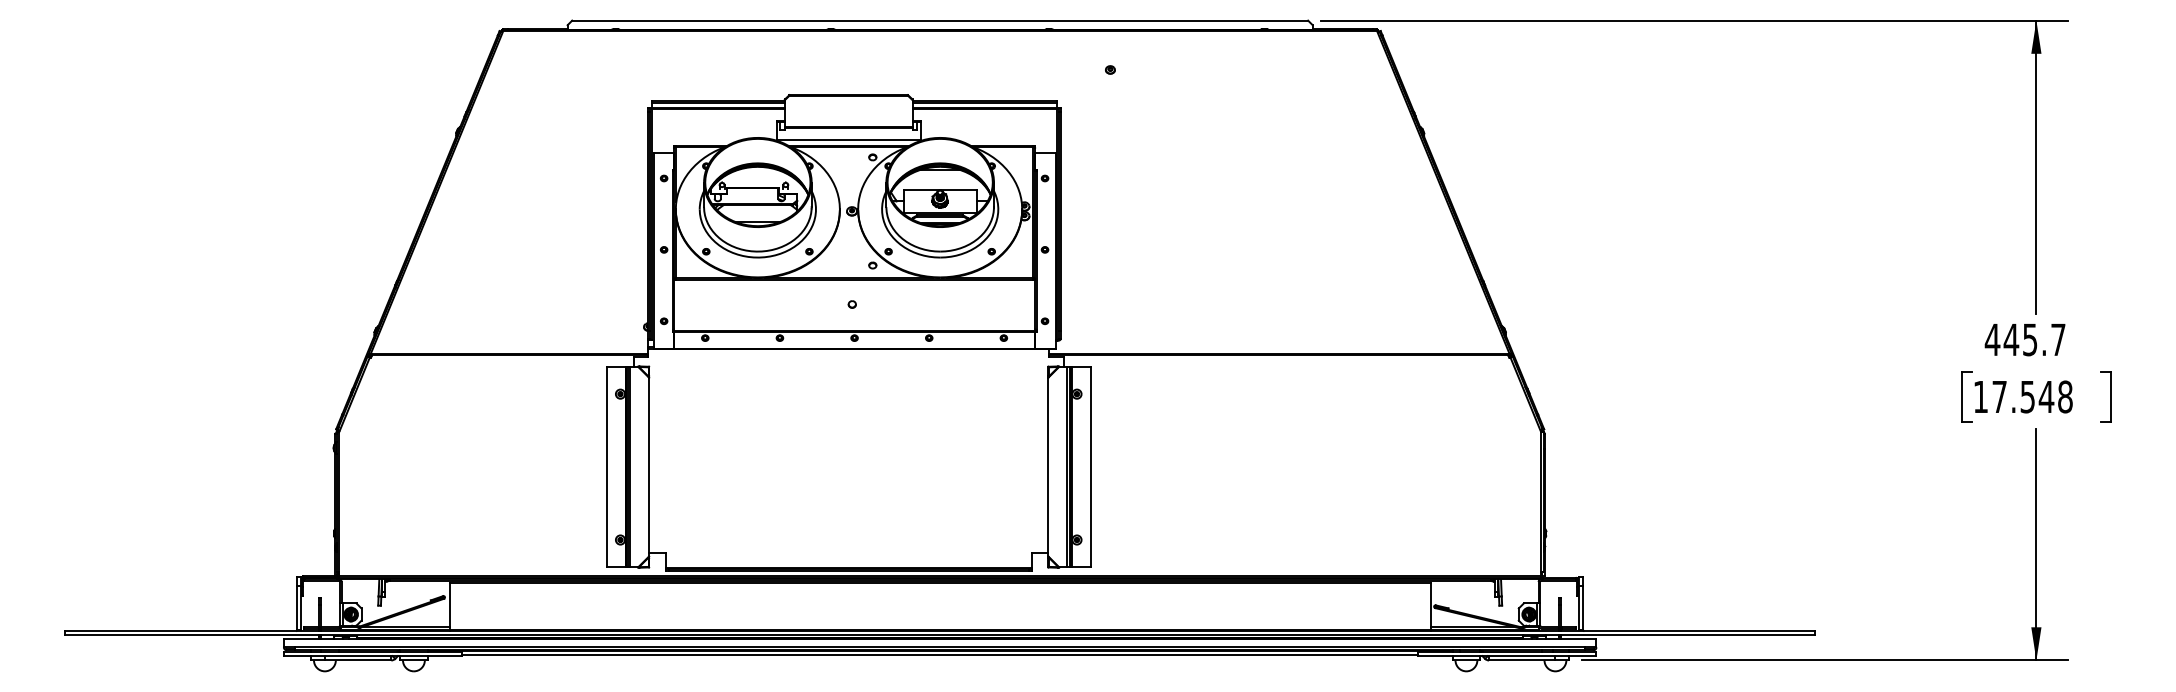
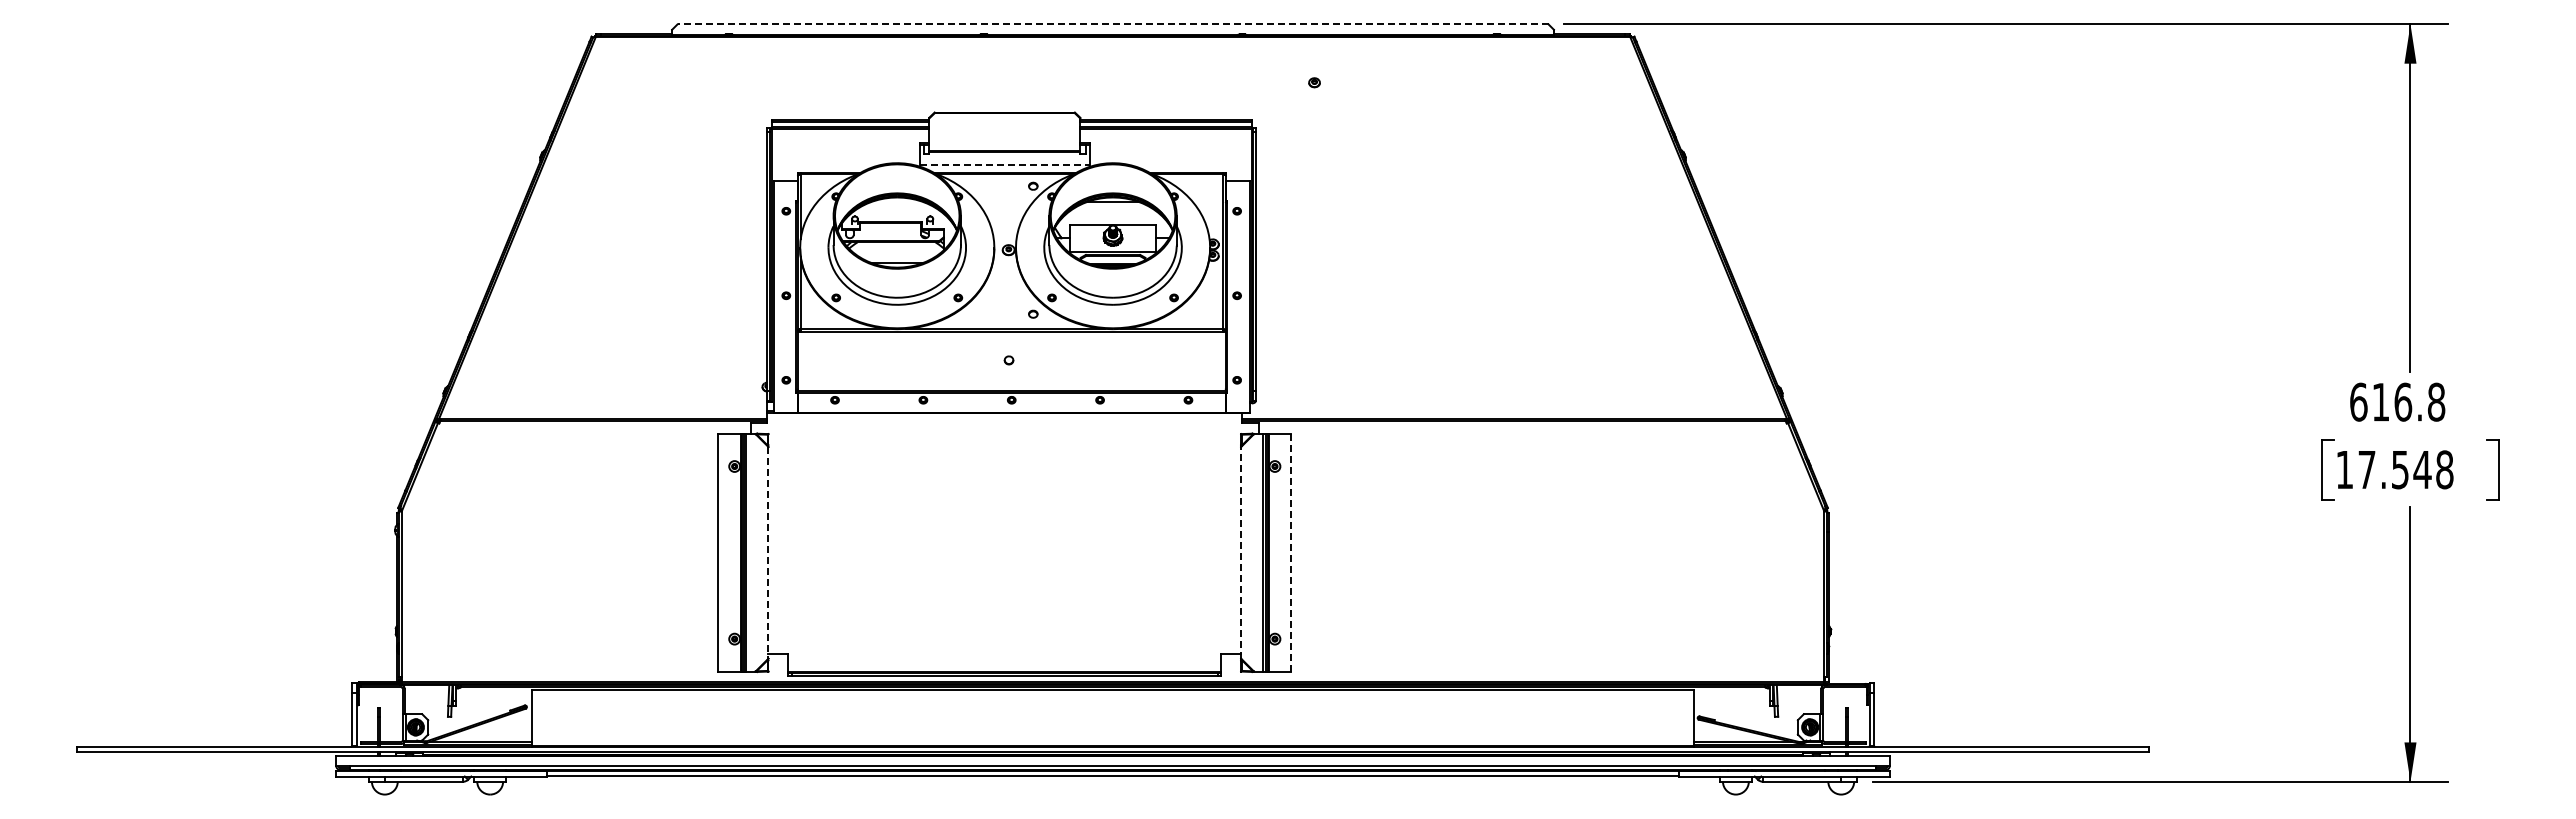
line: (940, 20) -> (1113, 24), solid -> dashed
line: (848, 139) -> (1004, 165), solid -> dashed
text: (2025, 339) -> (2397, 401), 445.7 -> 616.8
line: (649, 466) -> (768, 552), solid -> dashed
line: (1048, 466) -> (1241, 552), solid -> dashed
line: (1090, 466) -> (1291, 552), solid -> dashed

